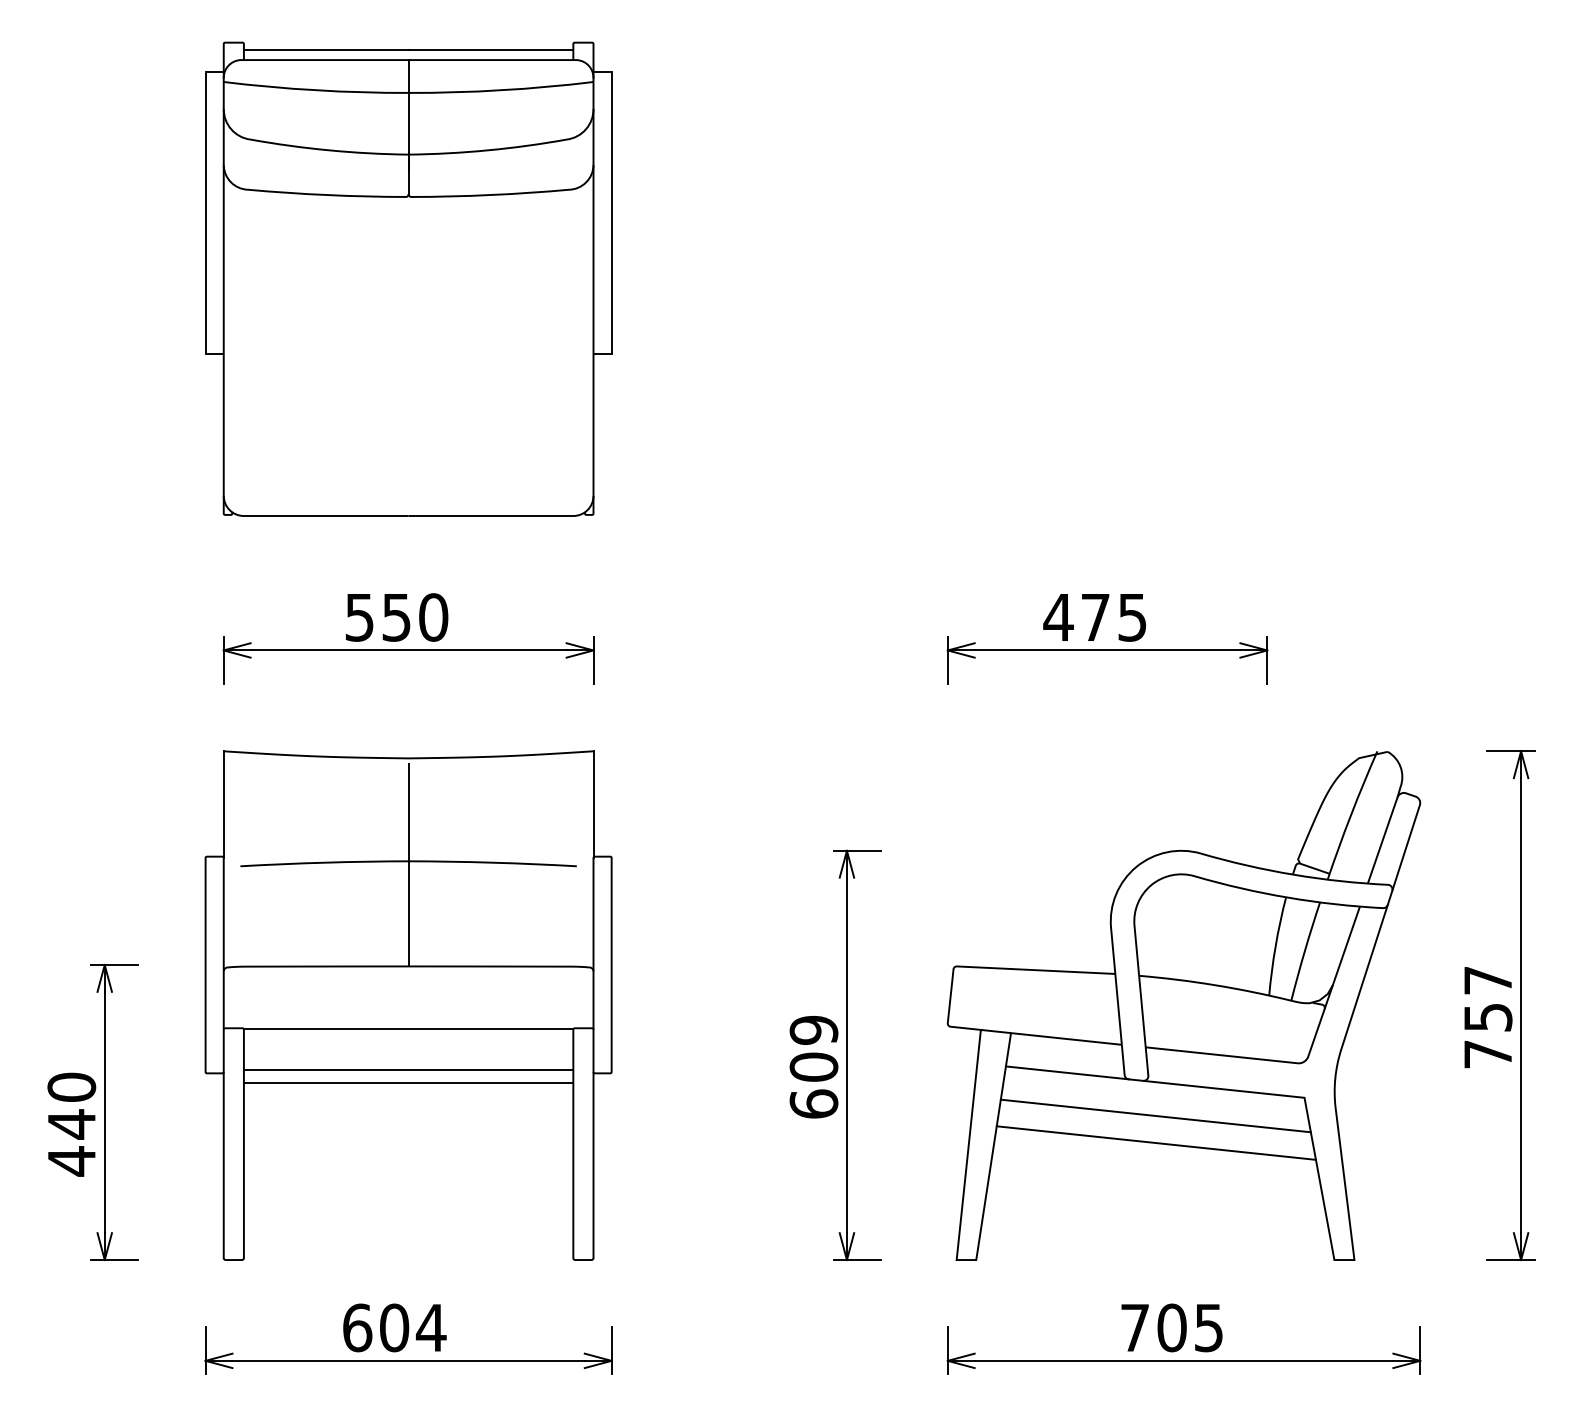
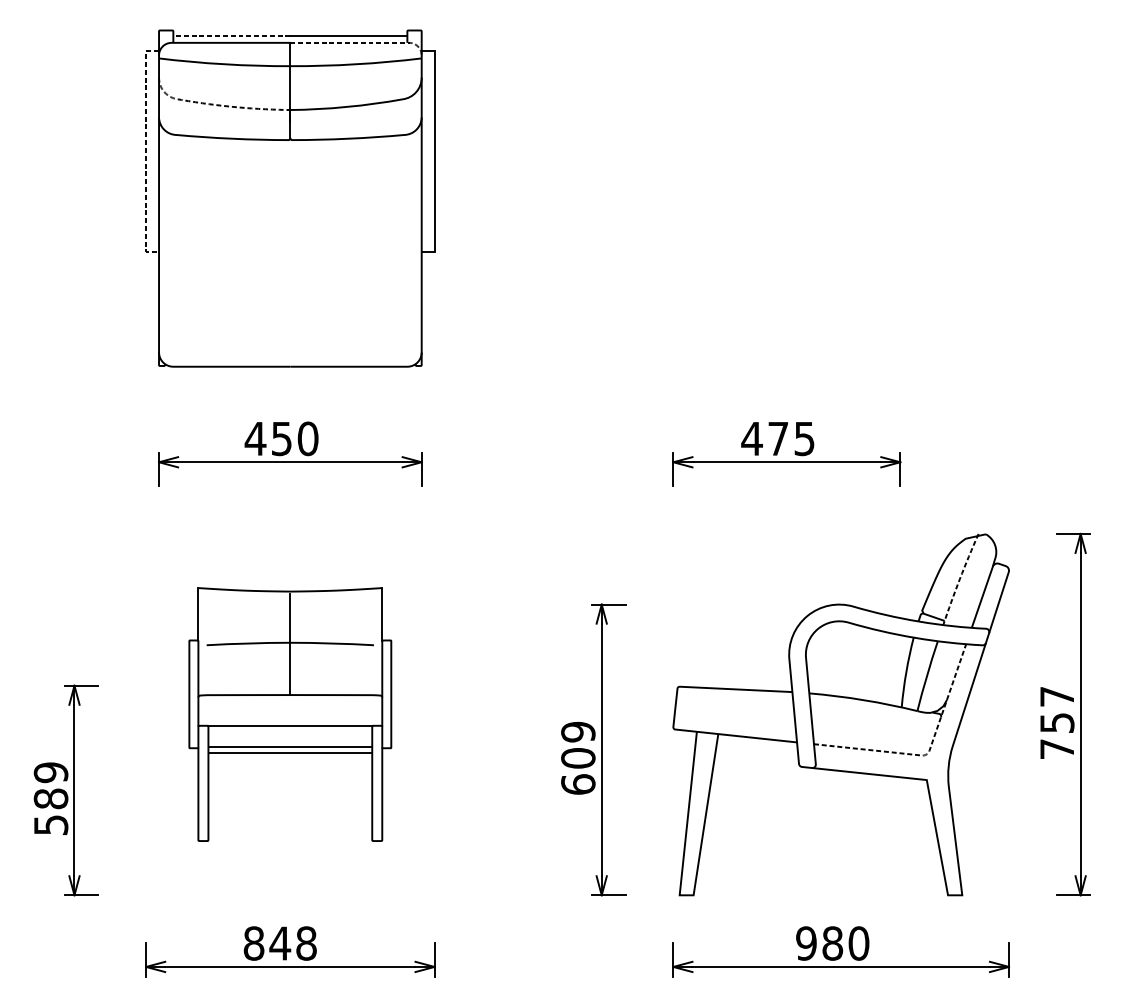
line: (325, 49) -> (231, 35), solid -> dashed
line: (513, 60) -> (364, 43), solid -> dashed
line: (303, 147) -> (215, 104), solid -> dashed
line: (205, 212) -> (146, 151), solid -> dashed
text: (359, 617) -> (255, 438), 550 -> 450
arc: (1351, 814) -> (960, 578), solid -> dashed
part: (408, 1005) -> (290, 714), size x0.7
line: (1305, 1060) -> (927, 753), solid -> dashed
line: (1066, 1072) -> (757, 762), removed
line: (1155, 1115) -> (820, 792), removed
text: (71, 1124) -> (50, 799), 440 -> 589
line: (1155, 1142) -> (820, 811), removed
text: (394, 1327) -> (280, 943), 604 -> 848
text: (1171, 1327) -> (832, 943), 705 -> 980

